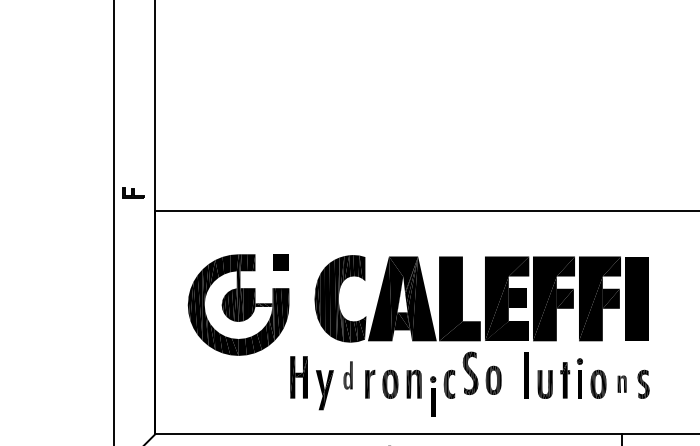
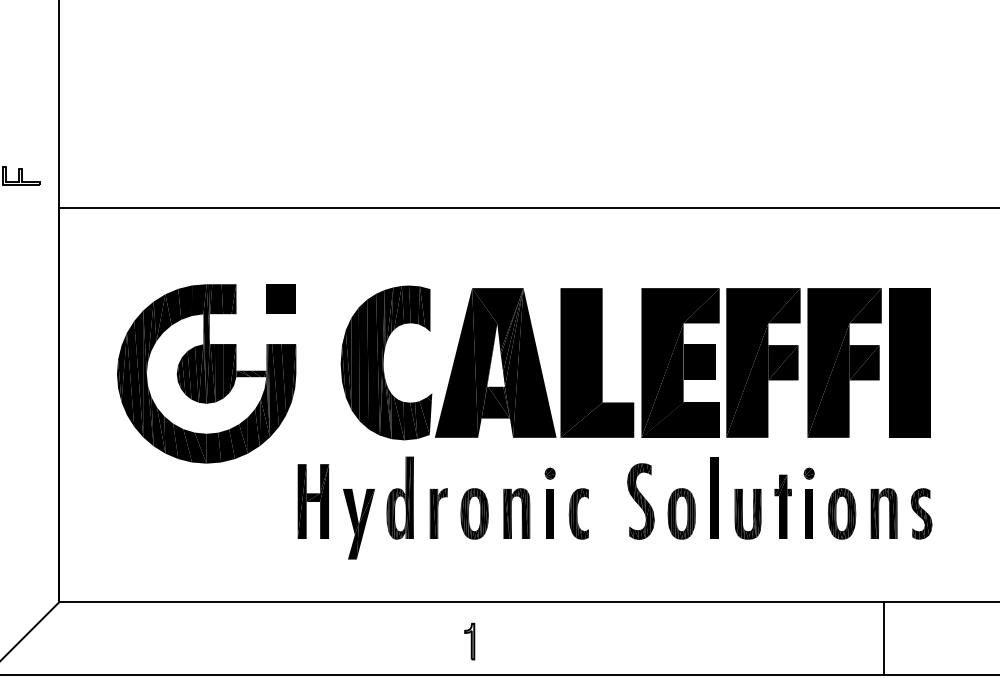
part: (481, 373) -> (660, 501), moved
part: (347, 375) -> (398, 498), size x1.67
part: (621, 383) -> (882, 512), size x1.67
part: (433, 396) -> (550, 503), moved

